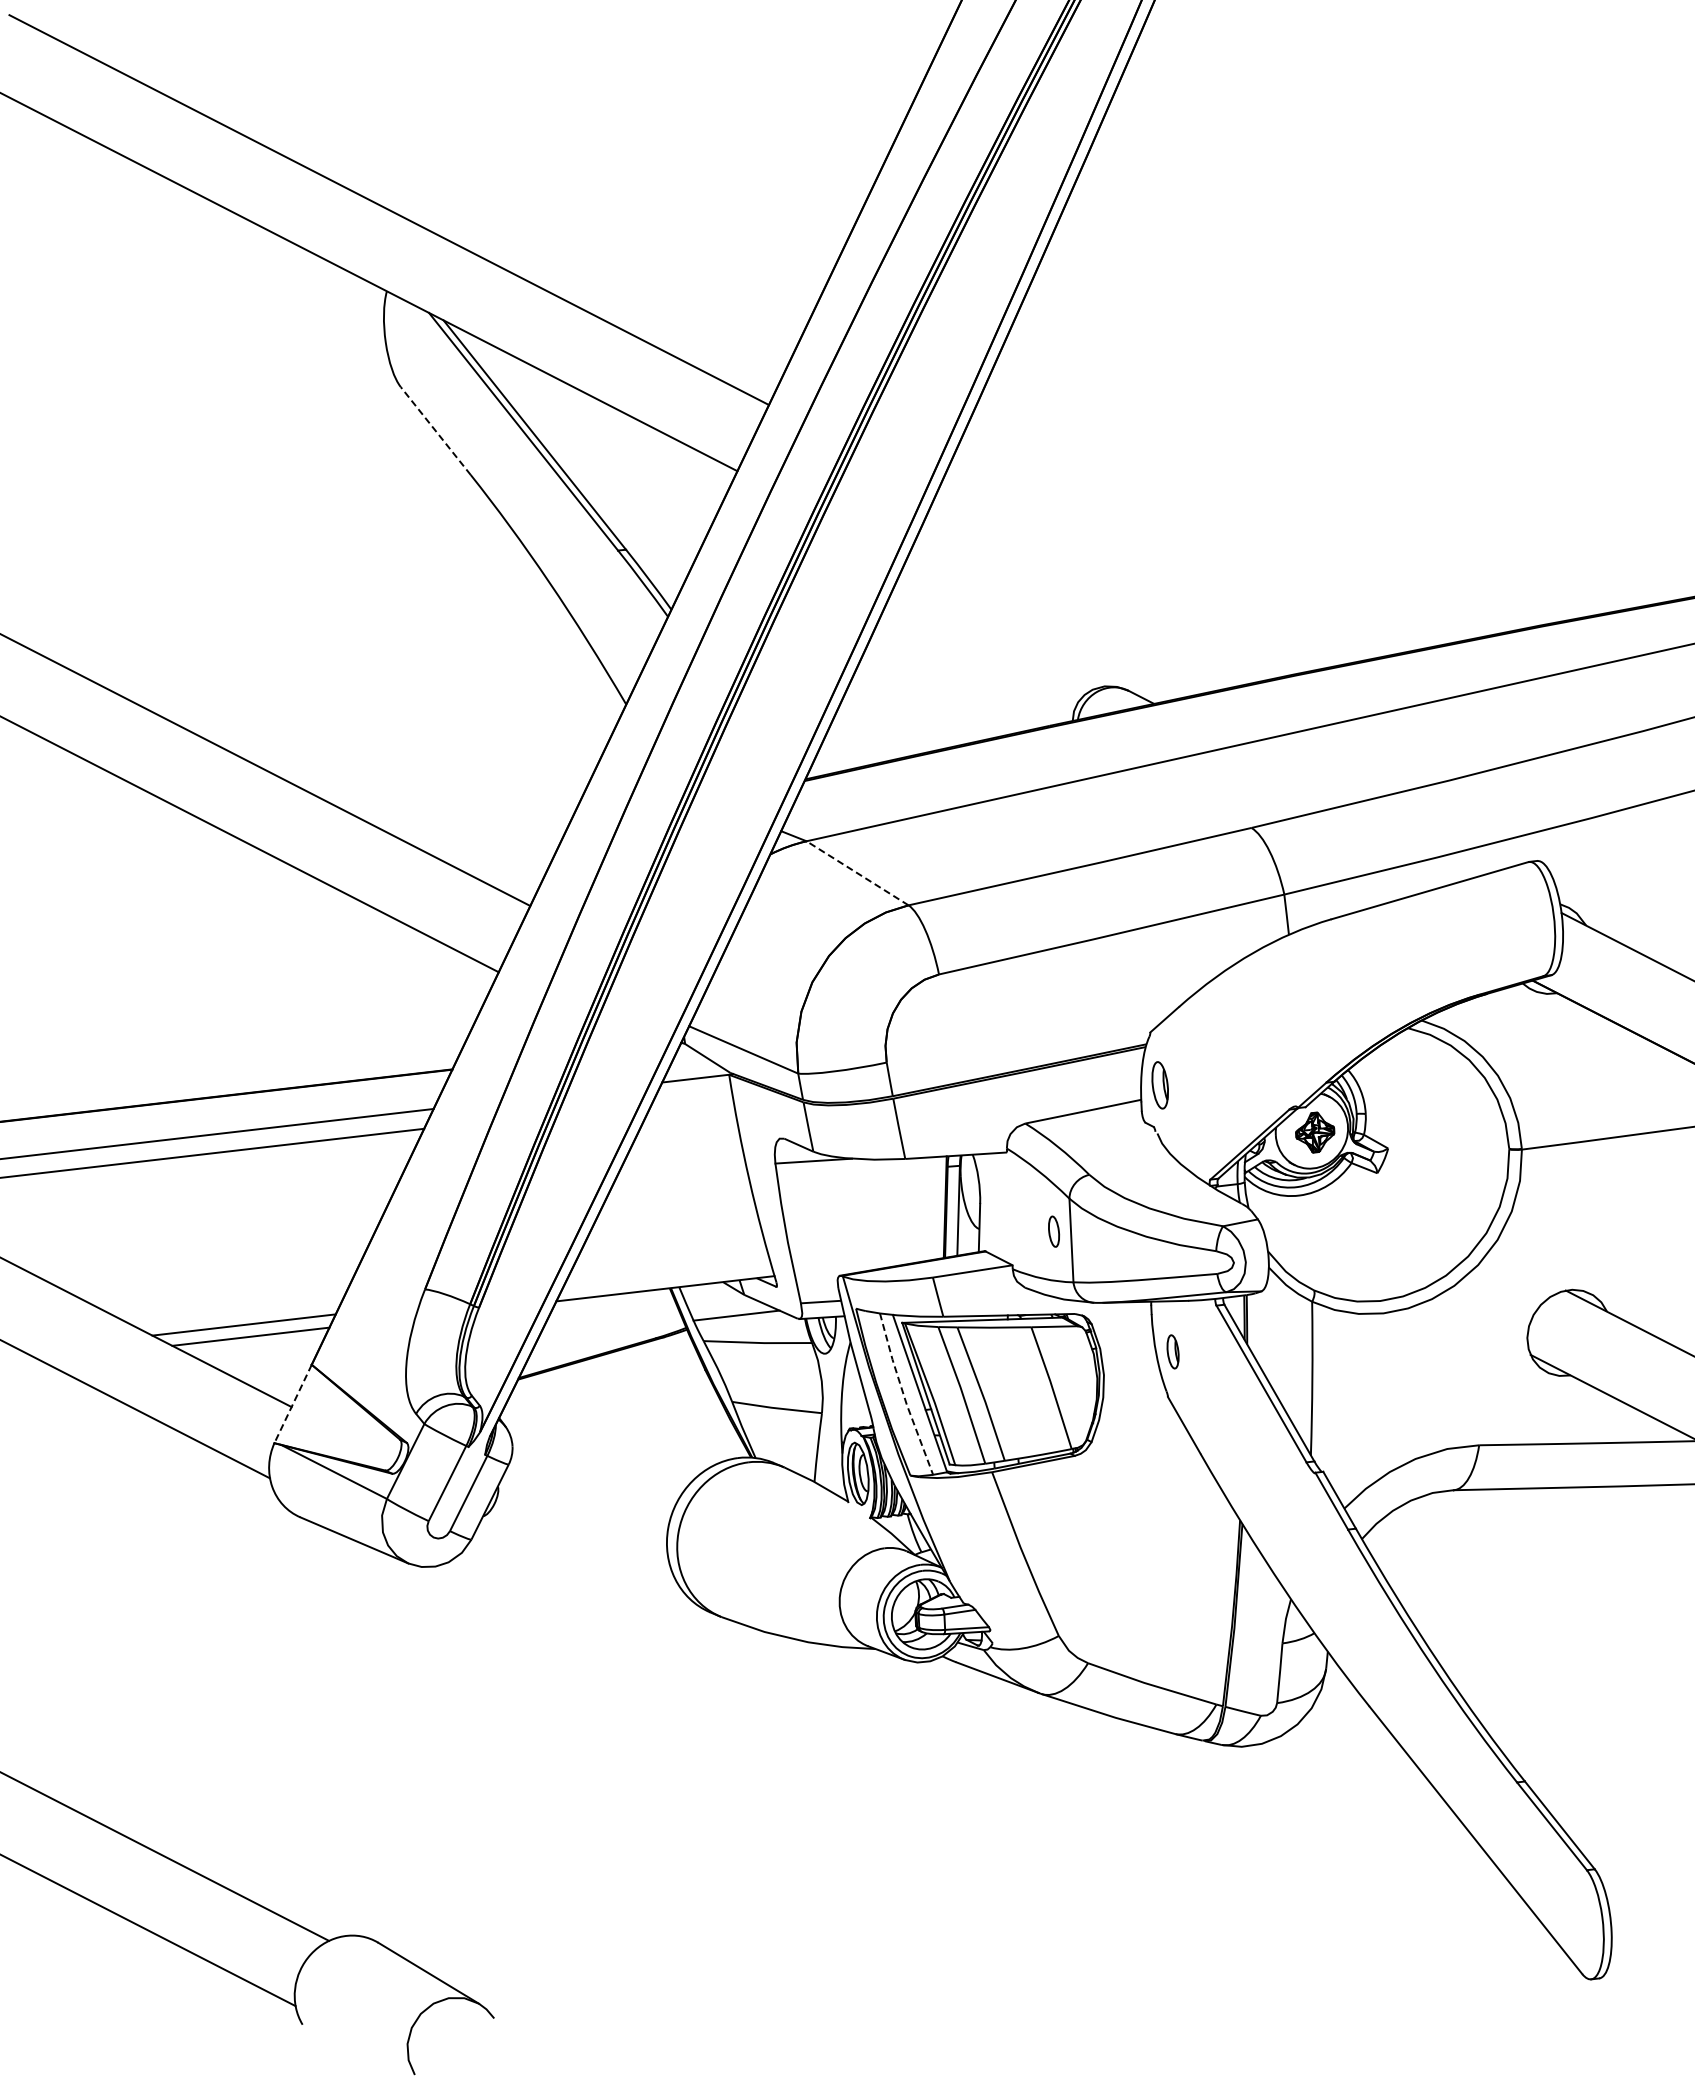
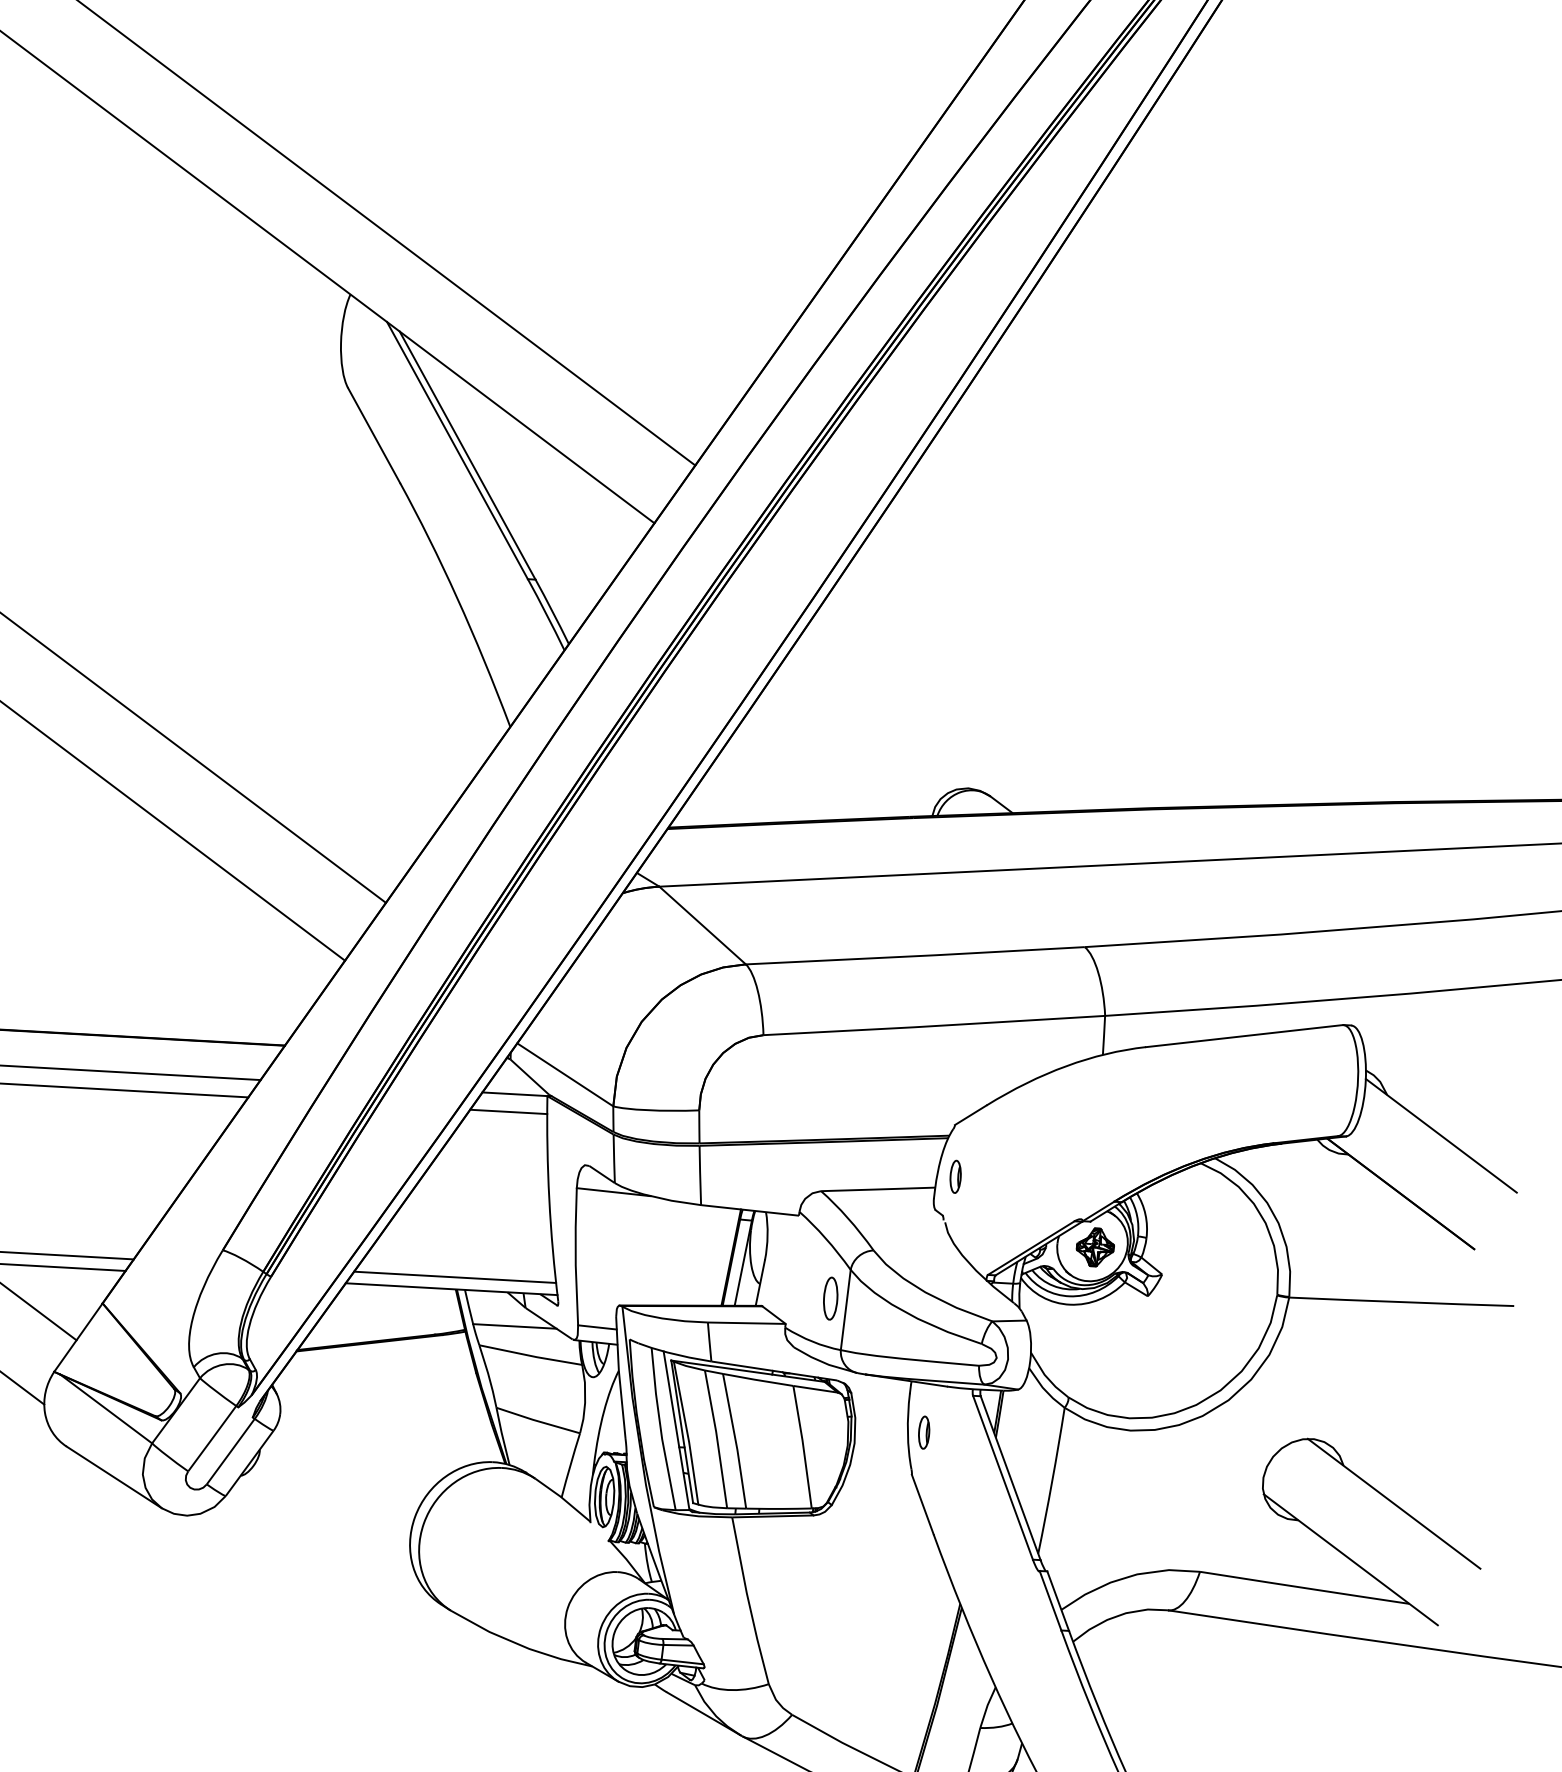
line: (435, 430) -> (373, 434), dashed -> solid
line: (857, 873) -> (702, 925), dashed -> solid
part: (1159, 1084) -> (955, 1176), size x0.71
line: (692, 1097) -> (508, 1111), added
part: (1053, 1231) -> (830, 1298), size x1.43
line: (666, 1275) -> (454, 1276), added
line: (903, 1395) -> (660, 1429), dashed -> solid
line: (292, 1404) -> (77, 1338), dashed -> solid

